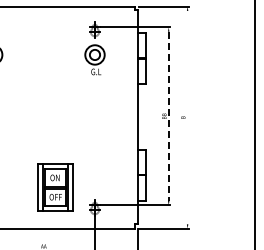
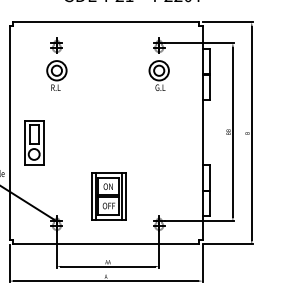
line: (168, 116) -> (232, 132), dashed -> solid
line: (187, 117) -> (251, 133), added
part: (55, 187) -> (108, 196), moved

